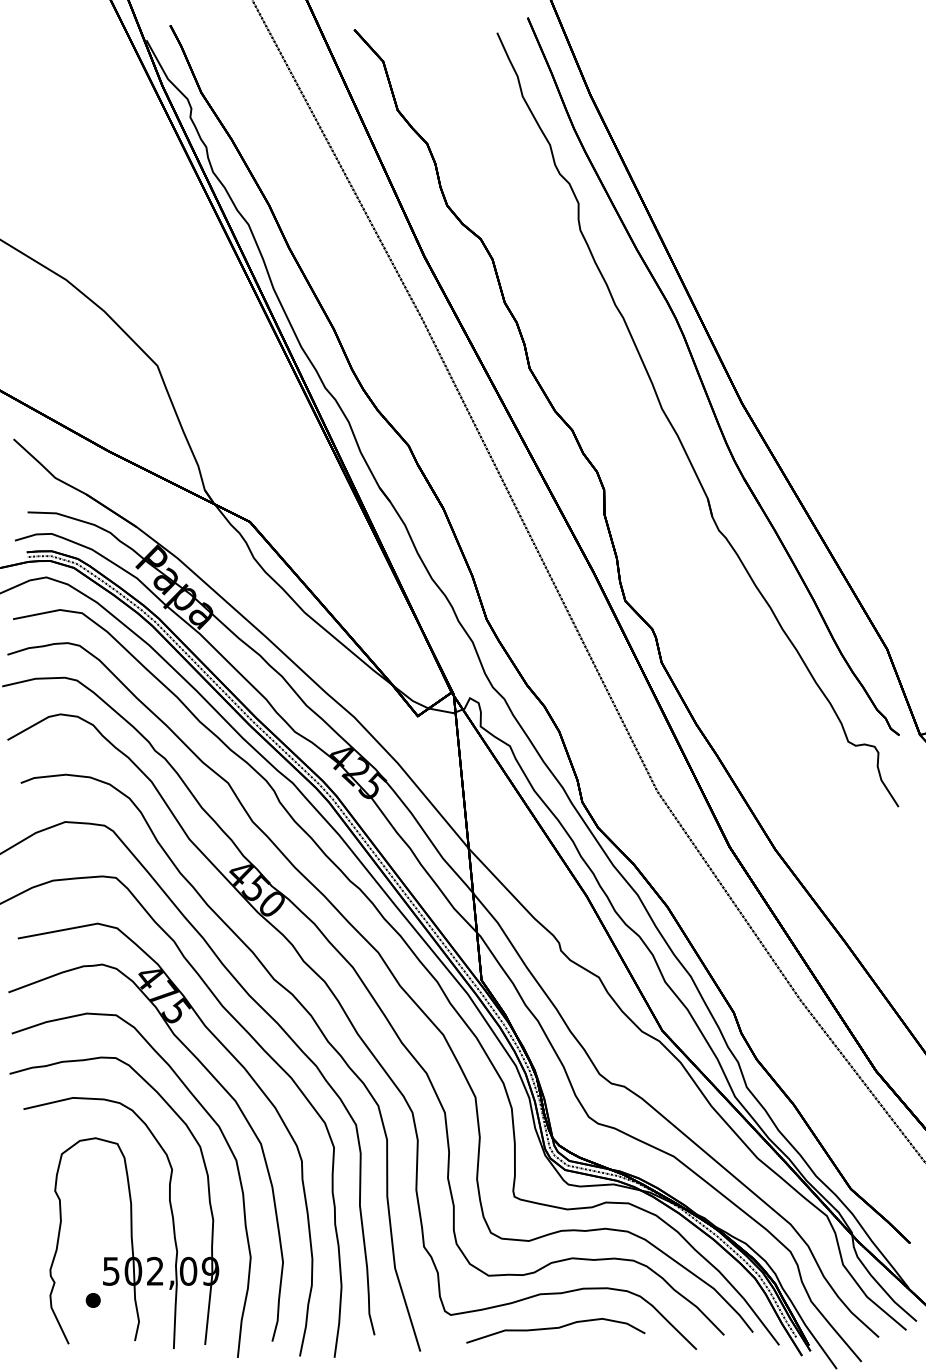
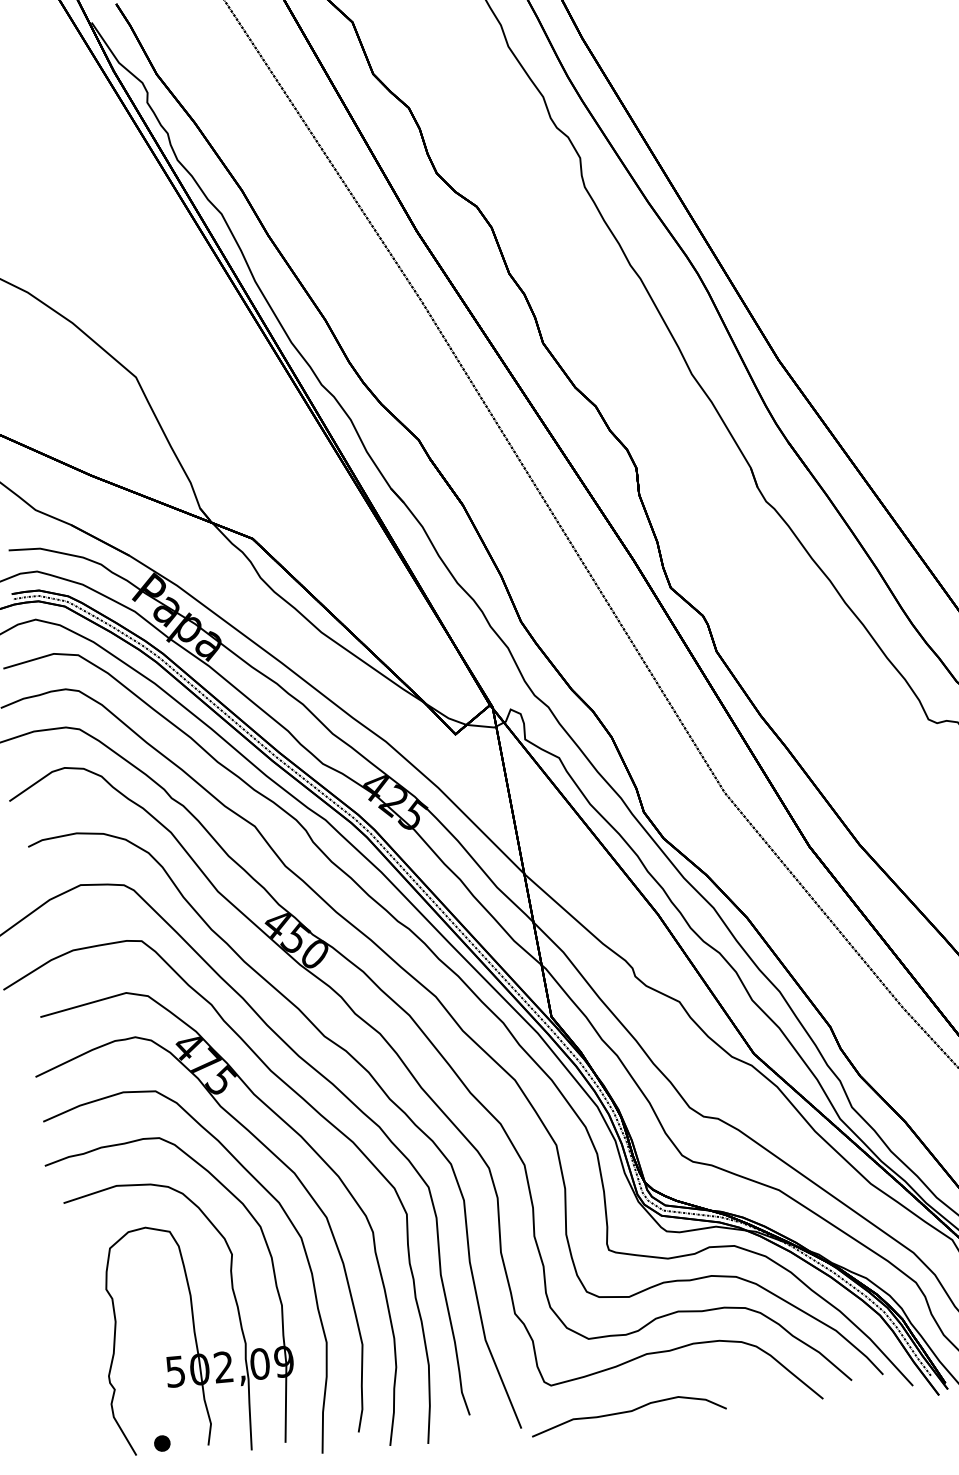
part: (92, 1300) -> (161, 1443), moved
curve: (554, 1329) -> (627, 1413), moved

